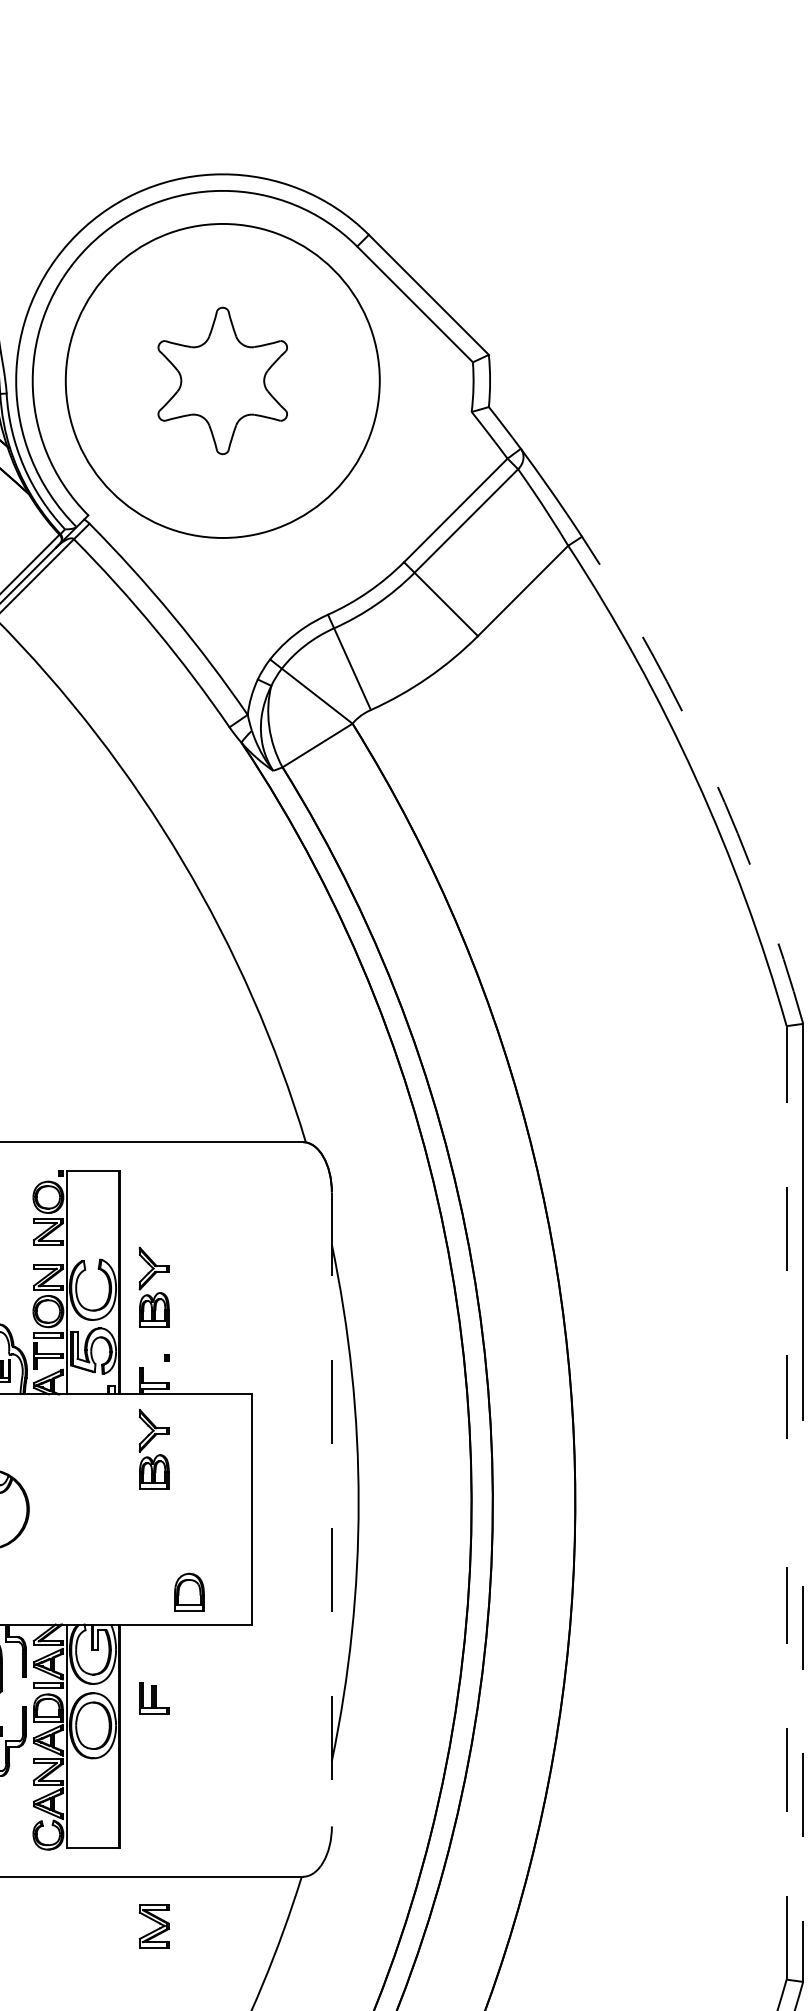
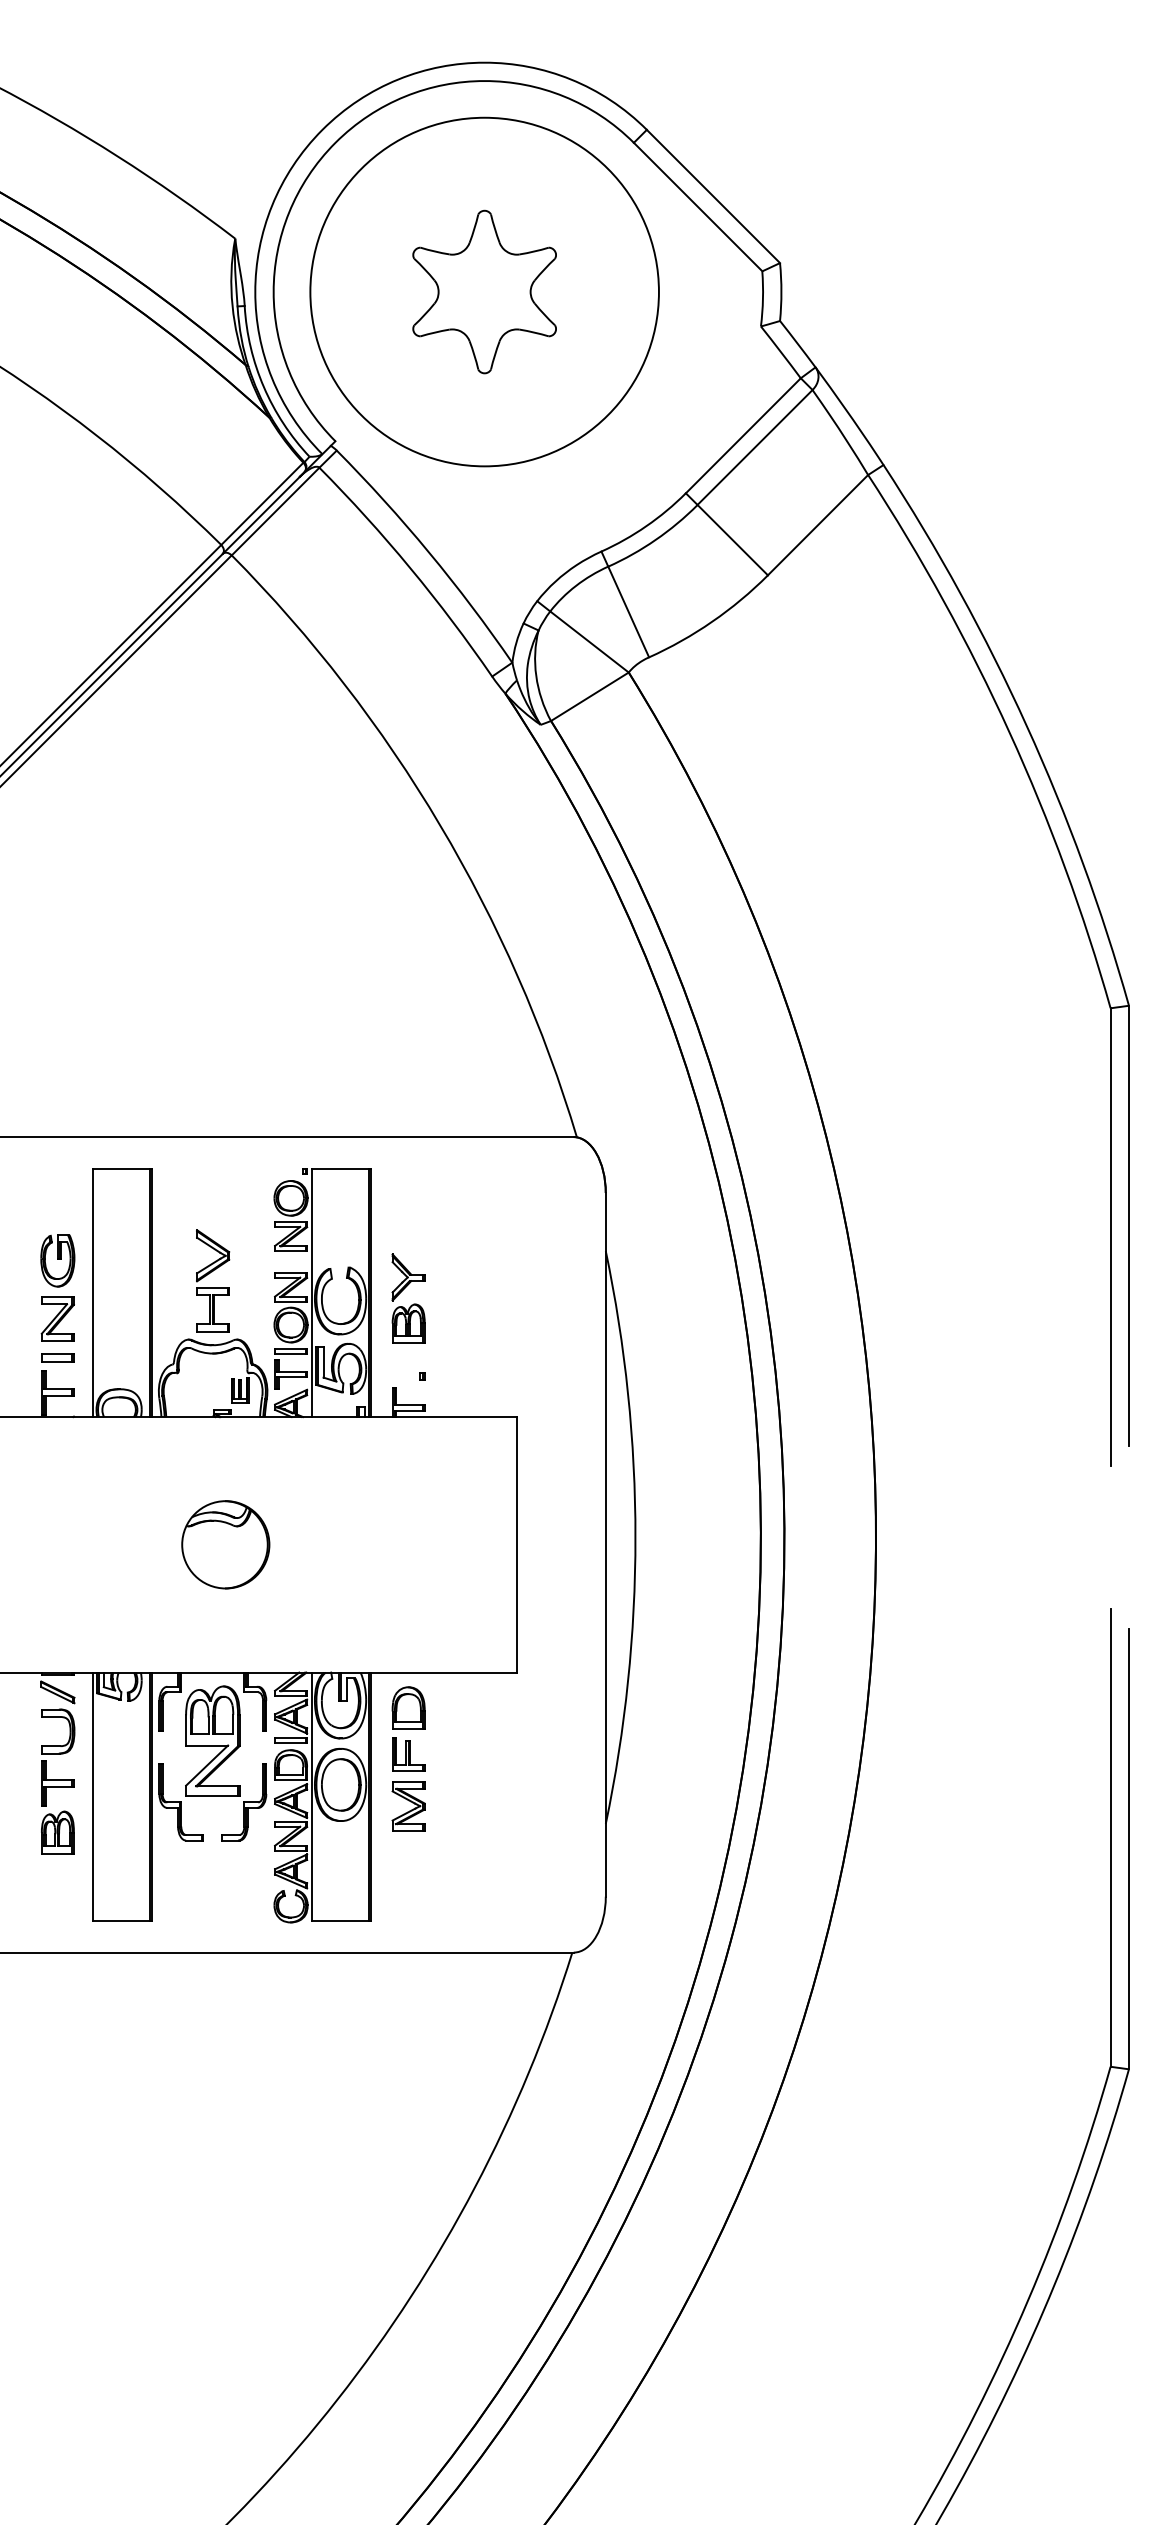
arc: (710, 772) -> (1026, 726), dashed -> solid
line: (786, 1231) -> (1110, 1236), dashed -> solid
part: (156, 1455) -> (411, 1484), removed
line: (331, 1509) -> (605, 1544), dashed -> solid
part: (189, 1592) -> (408, 1707), moved
line: (786, 1773) -> (1110, 1837), dashed -> solid
line: (803, 1783) -> (1129, 1849), dashed -> solid
part: (154, 1926) -> (408, 1806), moved

